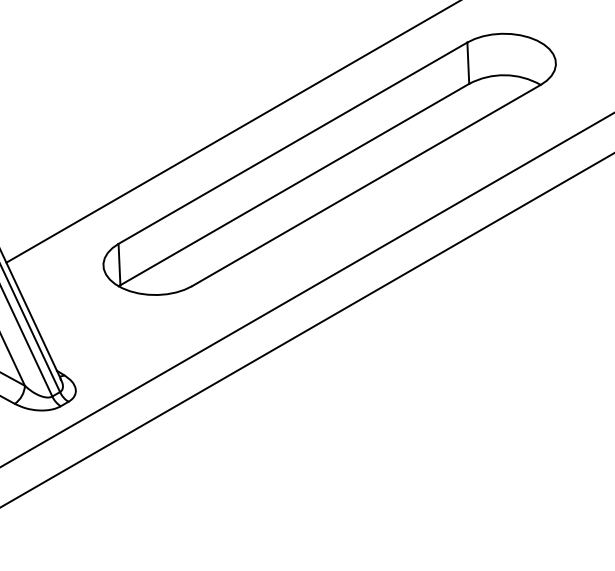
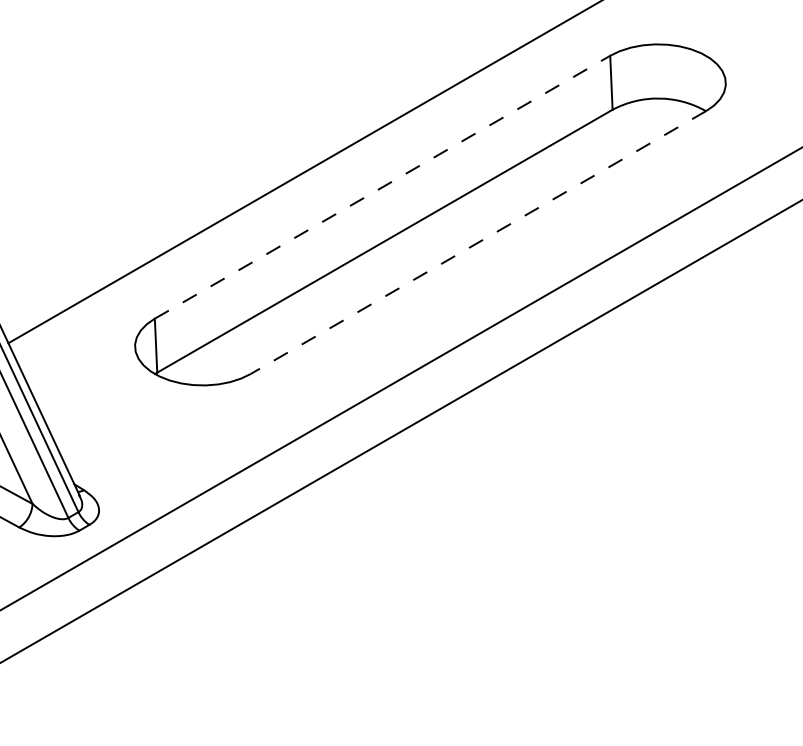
line: (292, 143) -> (382, 187), solid -> dashed
line: (366, 185) -> (478, 242), solid -> dashed

